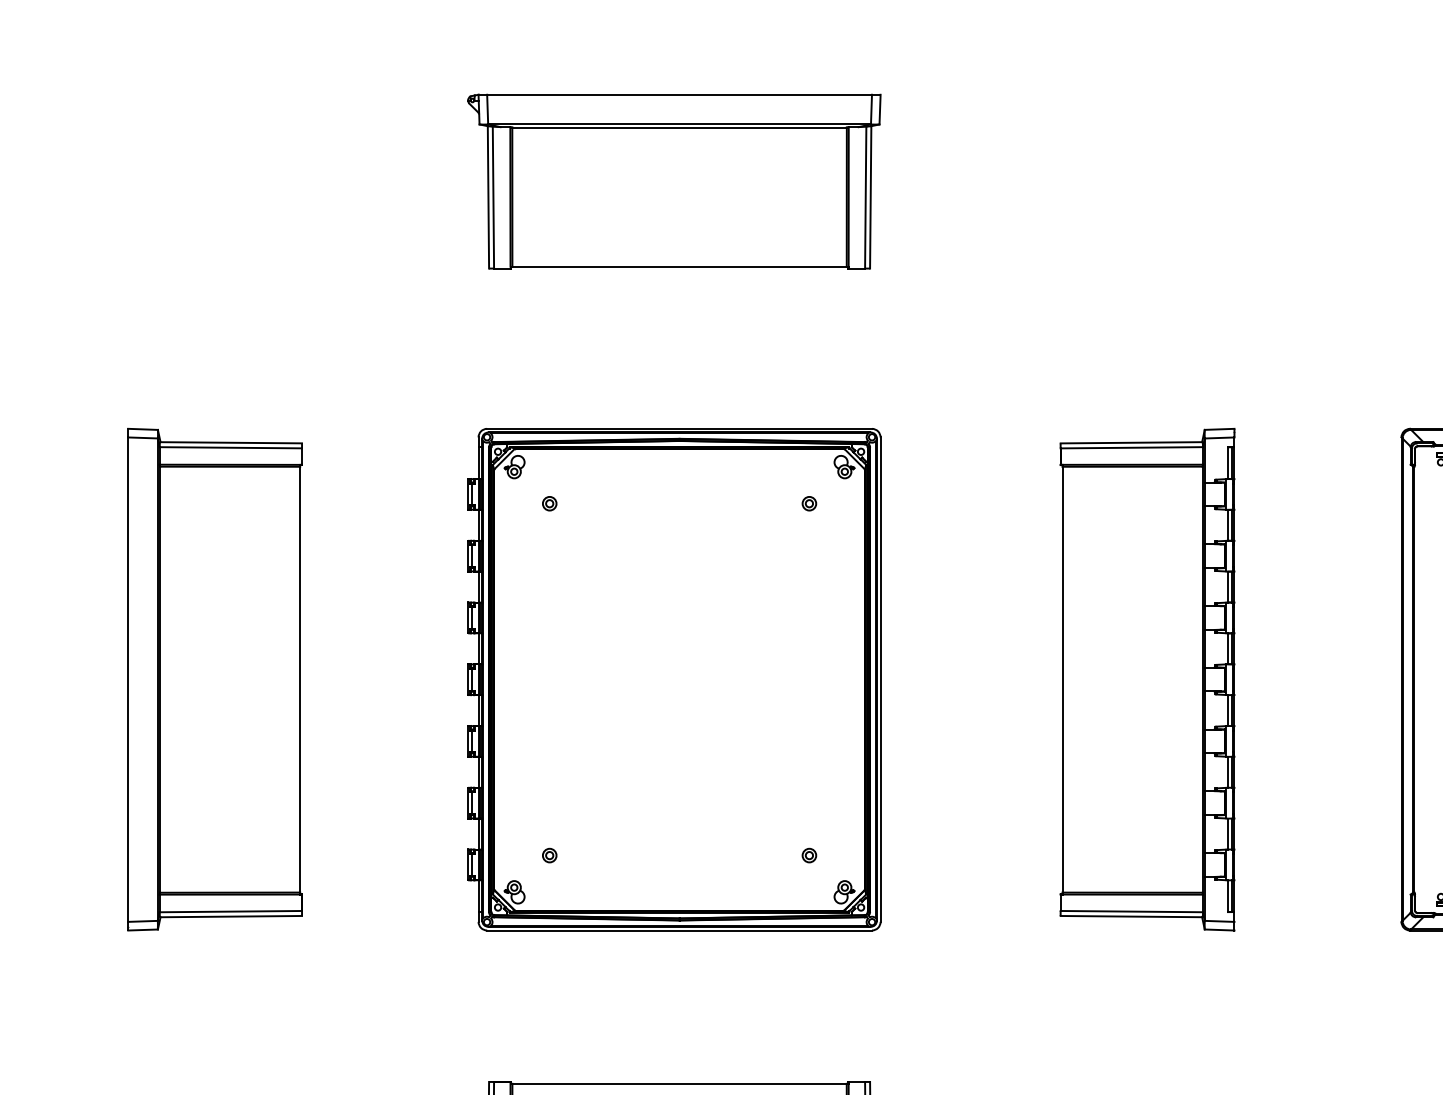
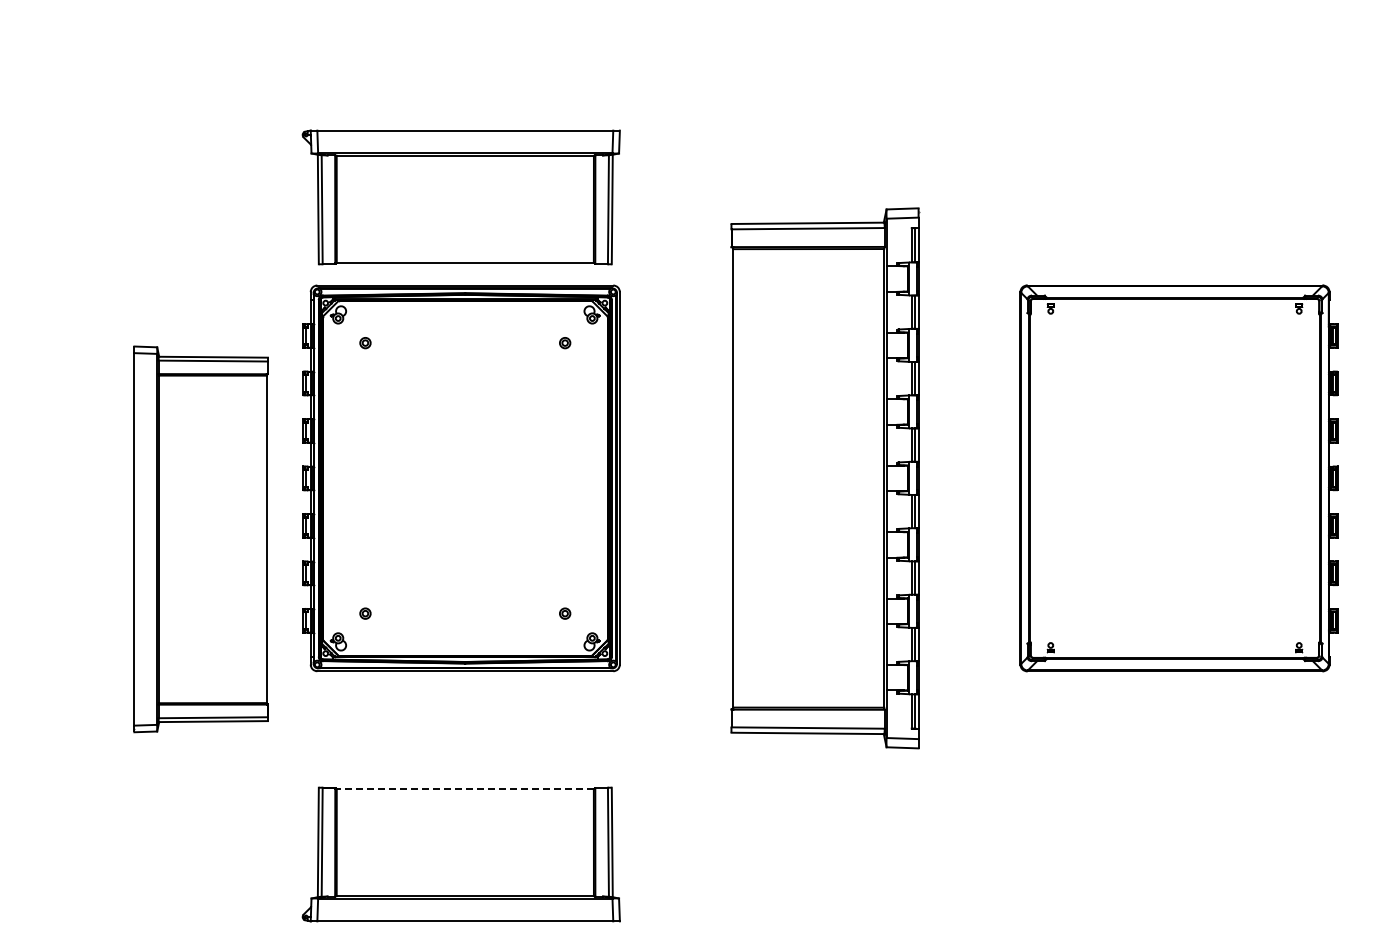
part: (673, 181) -> (460, 197), moved
part: (214, 679) -> (200, 539), moved
part: (1147, 679) -> (825, 478), size x1.4
line: (679, 1084) -> (465, 789), solid -> dashed

